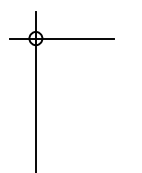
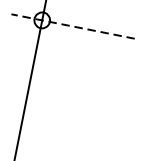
line: (61, 38) -> (72, 26), solid -> dashed

